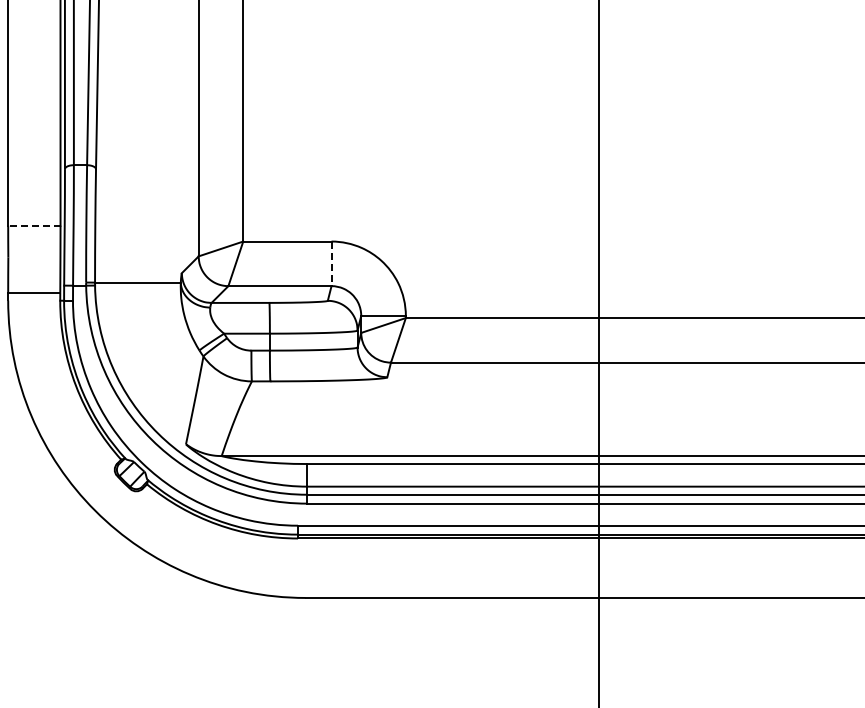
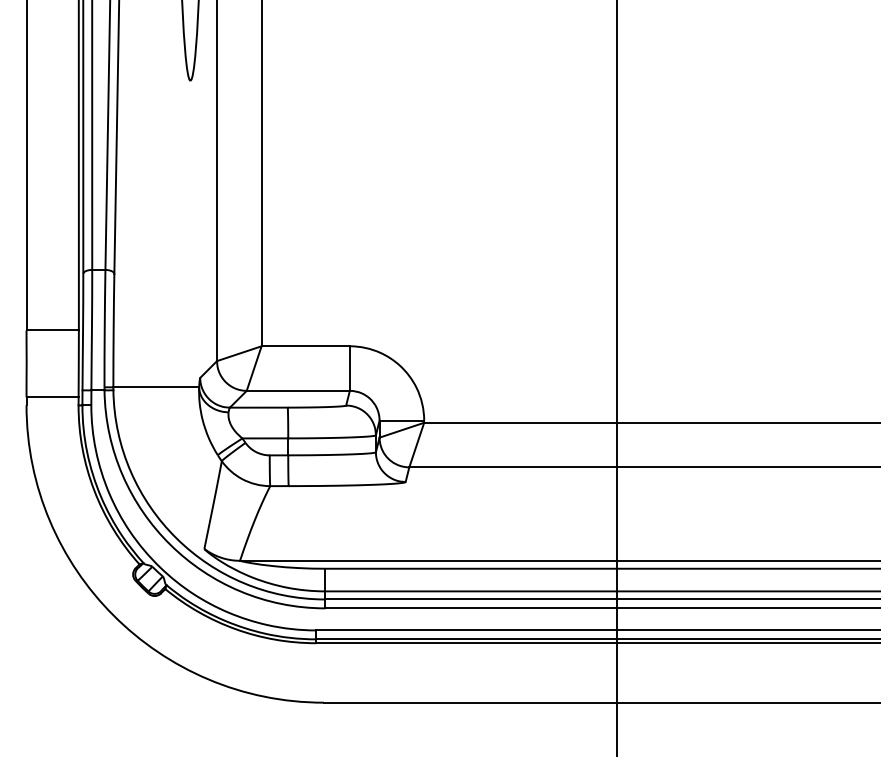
line: (34, 225) -> (52, 330), dashed -> solid
line: (331, 264) -> (349, 369), dashed -> solid

